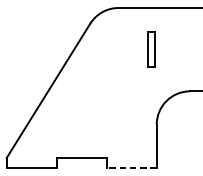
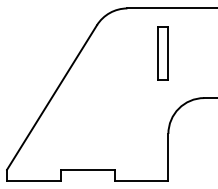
part: (151, 49) -> (162, 53), size x1.43
line: (131, 167) -> (141, 180), dashed -> solid

